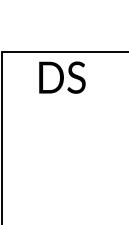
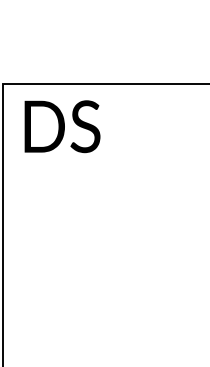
text: (62, 77) -> (62, 126), moved

